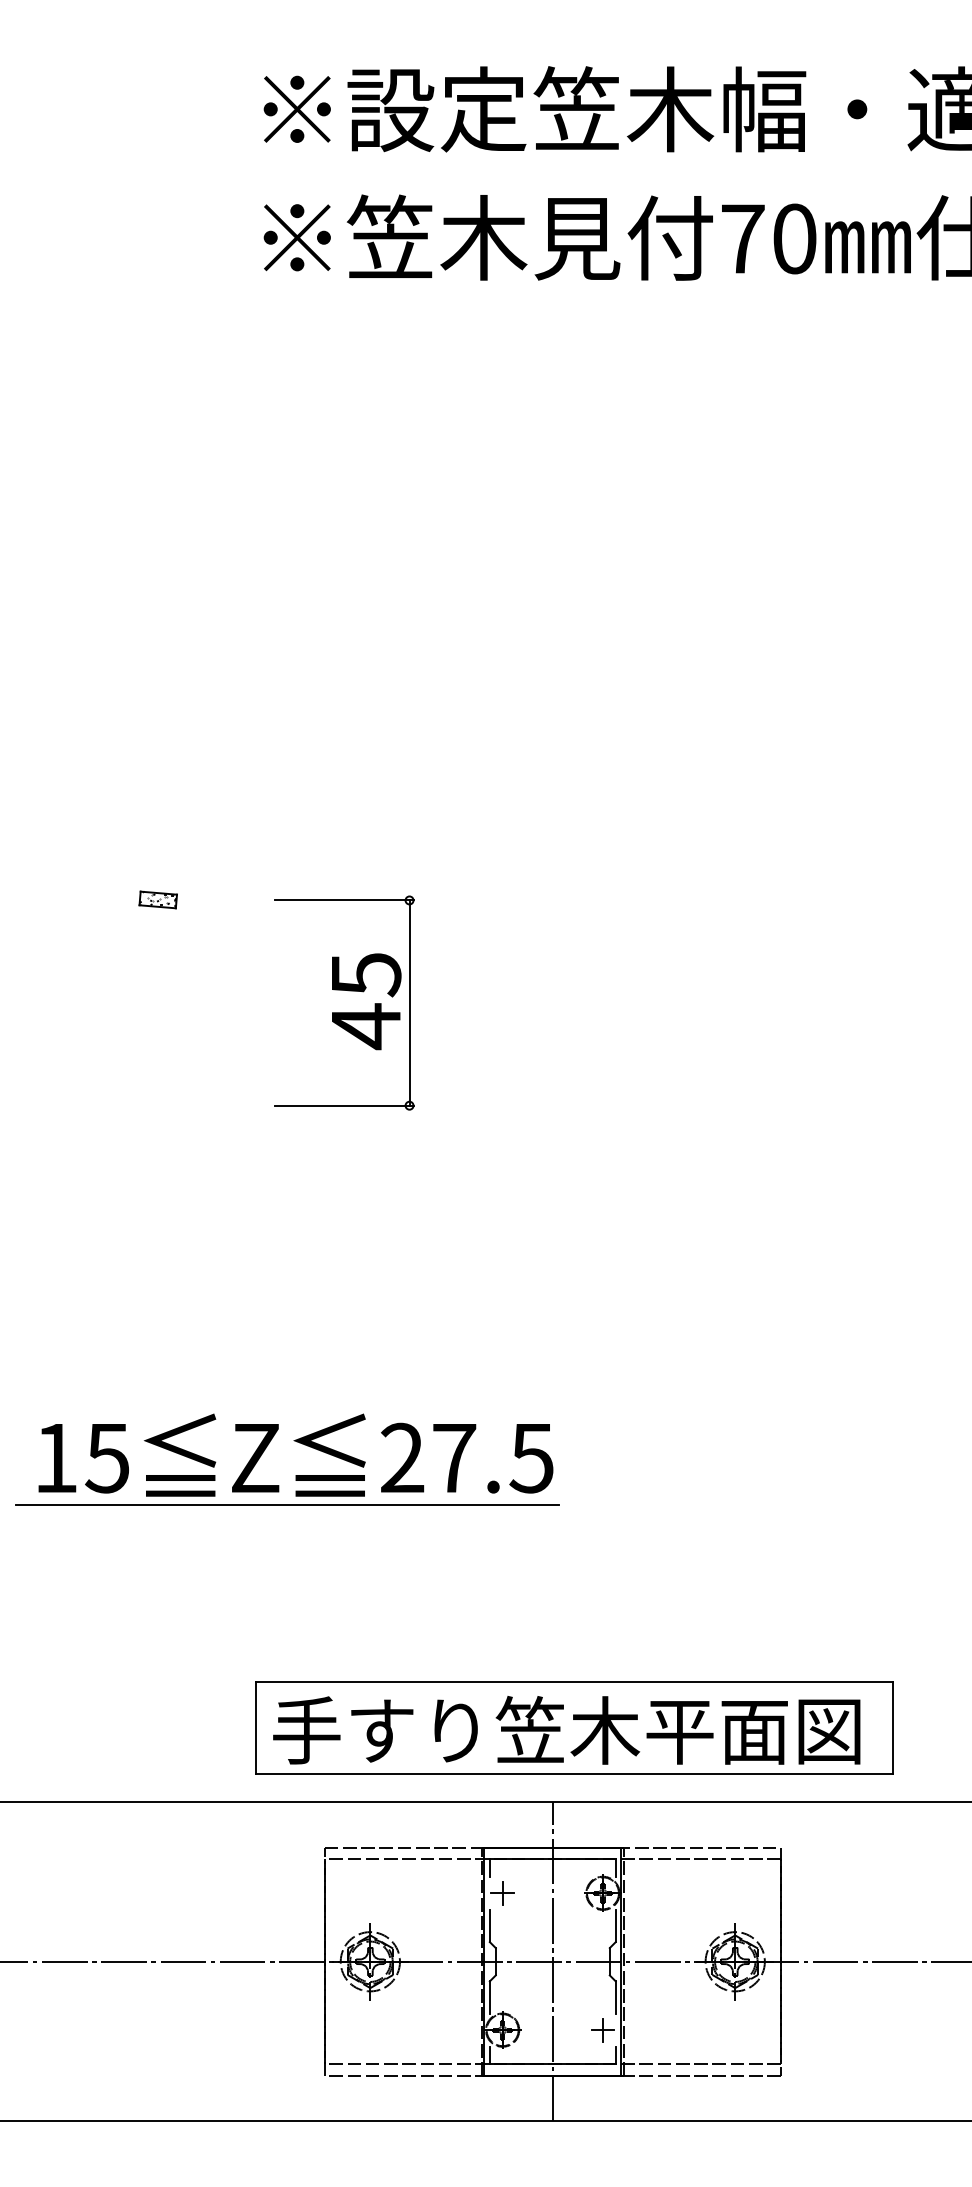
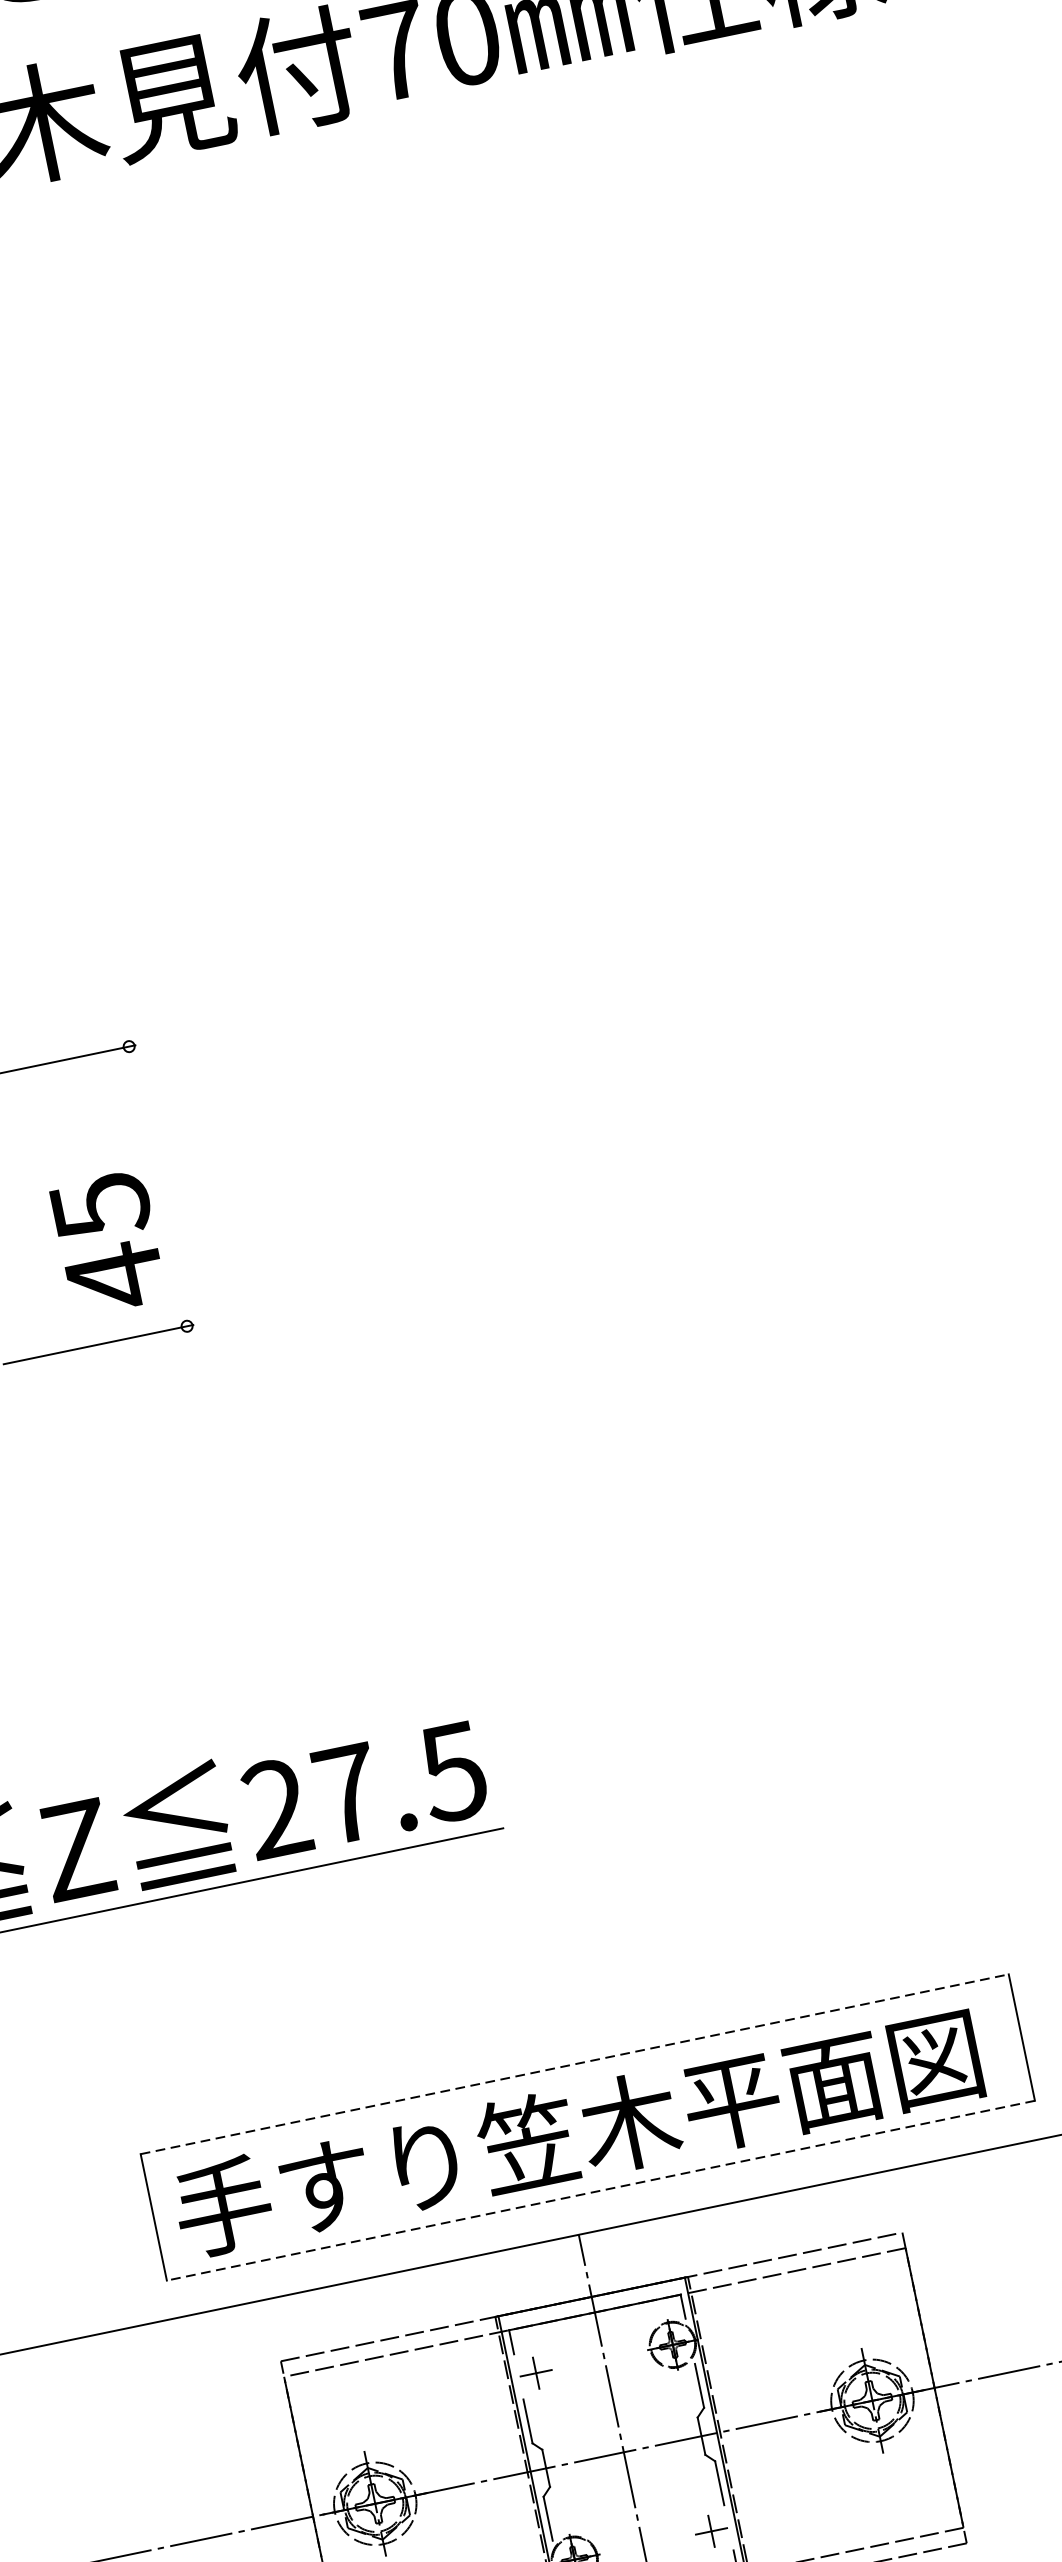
text: (366, 1001) -> (108, 1242), moved
line: (409, 1002) -> (157, 1185), removed
line: (574, 1681) -> (574, 2064), solid -> dashed
line: (574, 1774) -> (600, 2191), solid -> dashed

